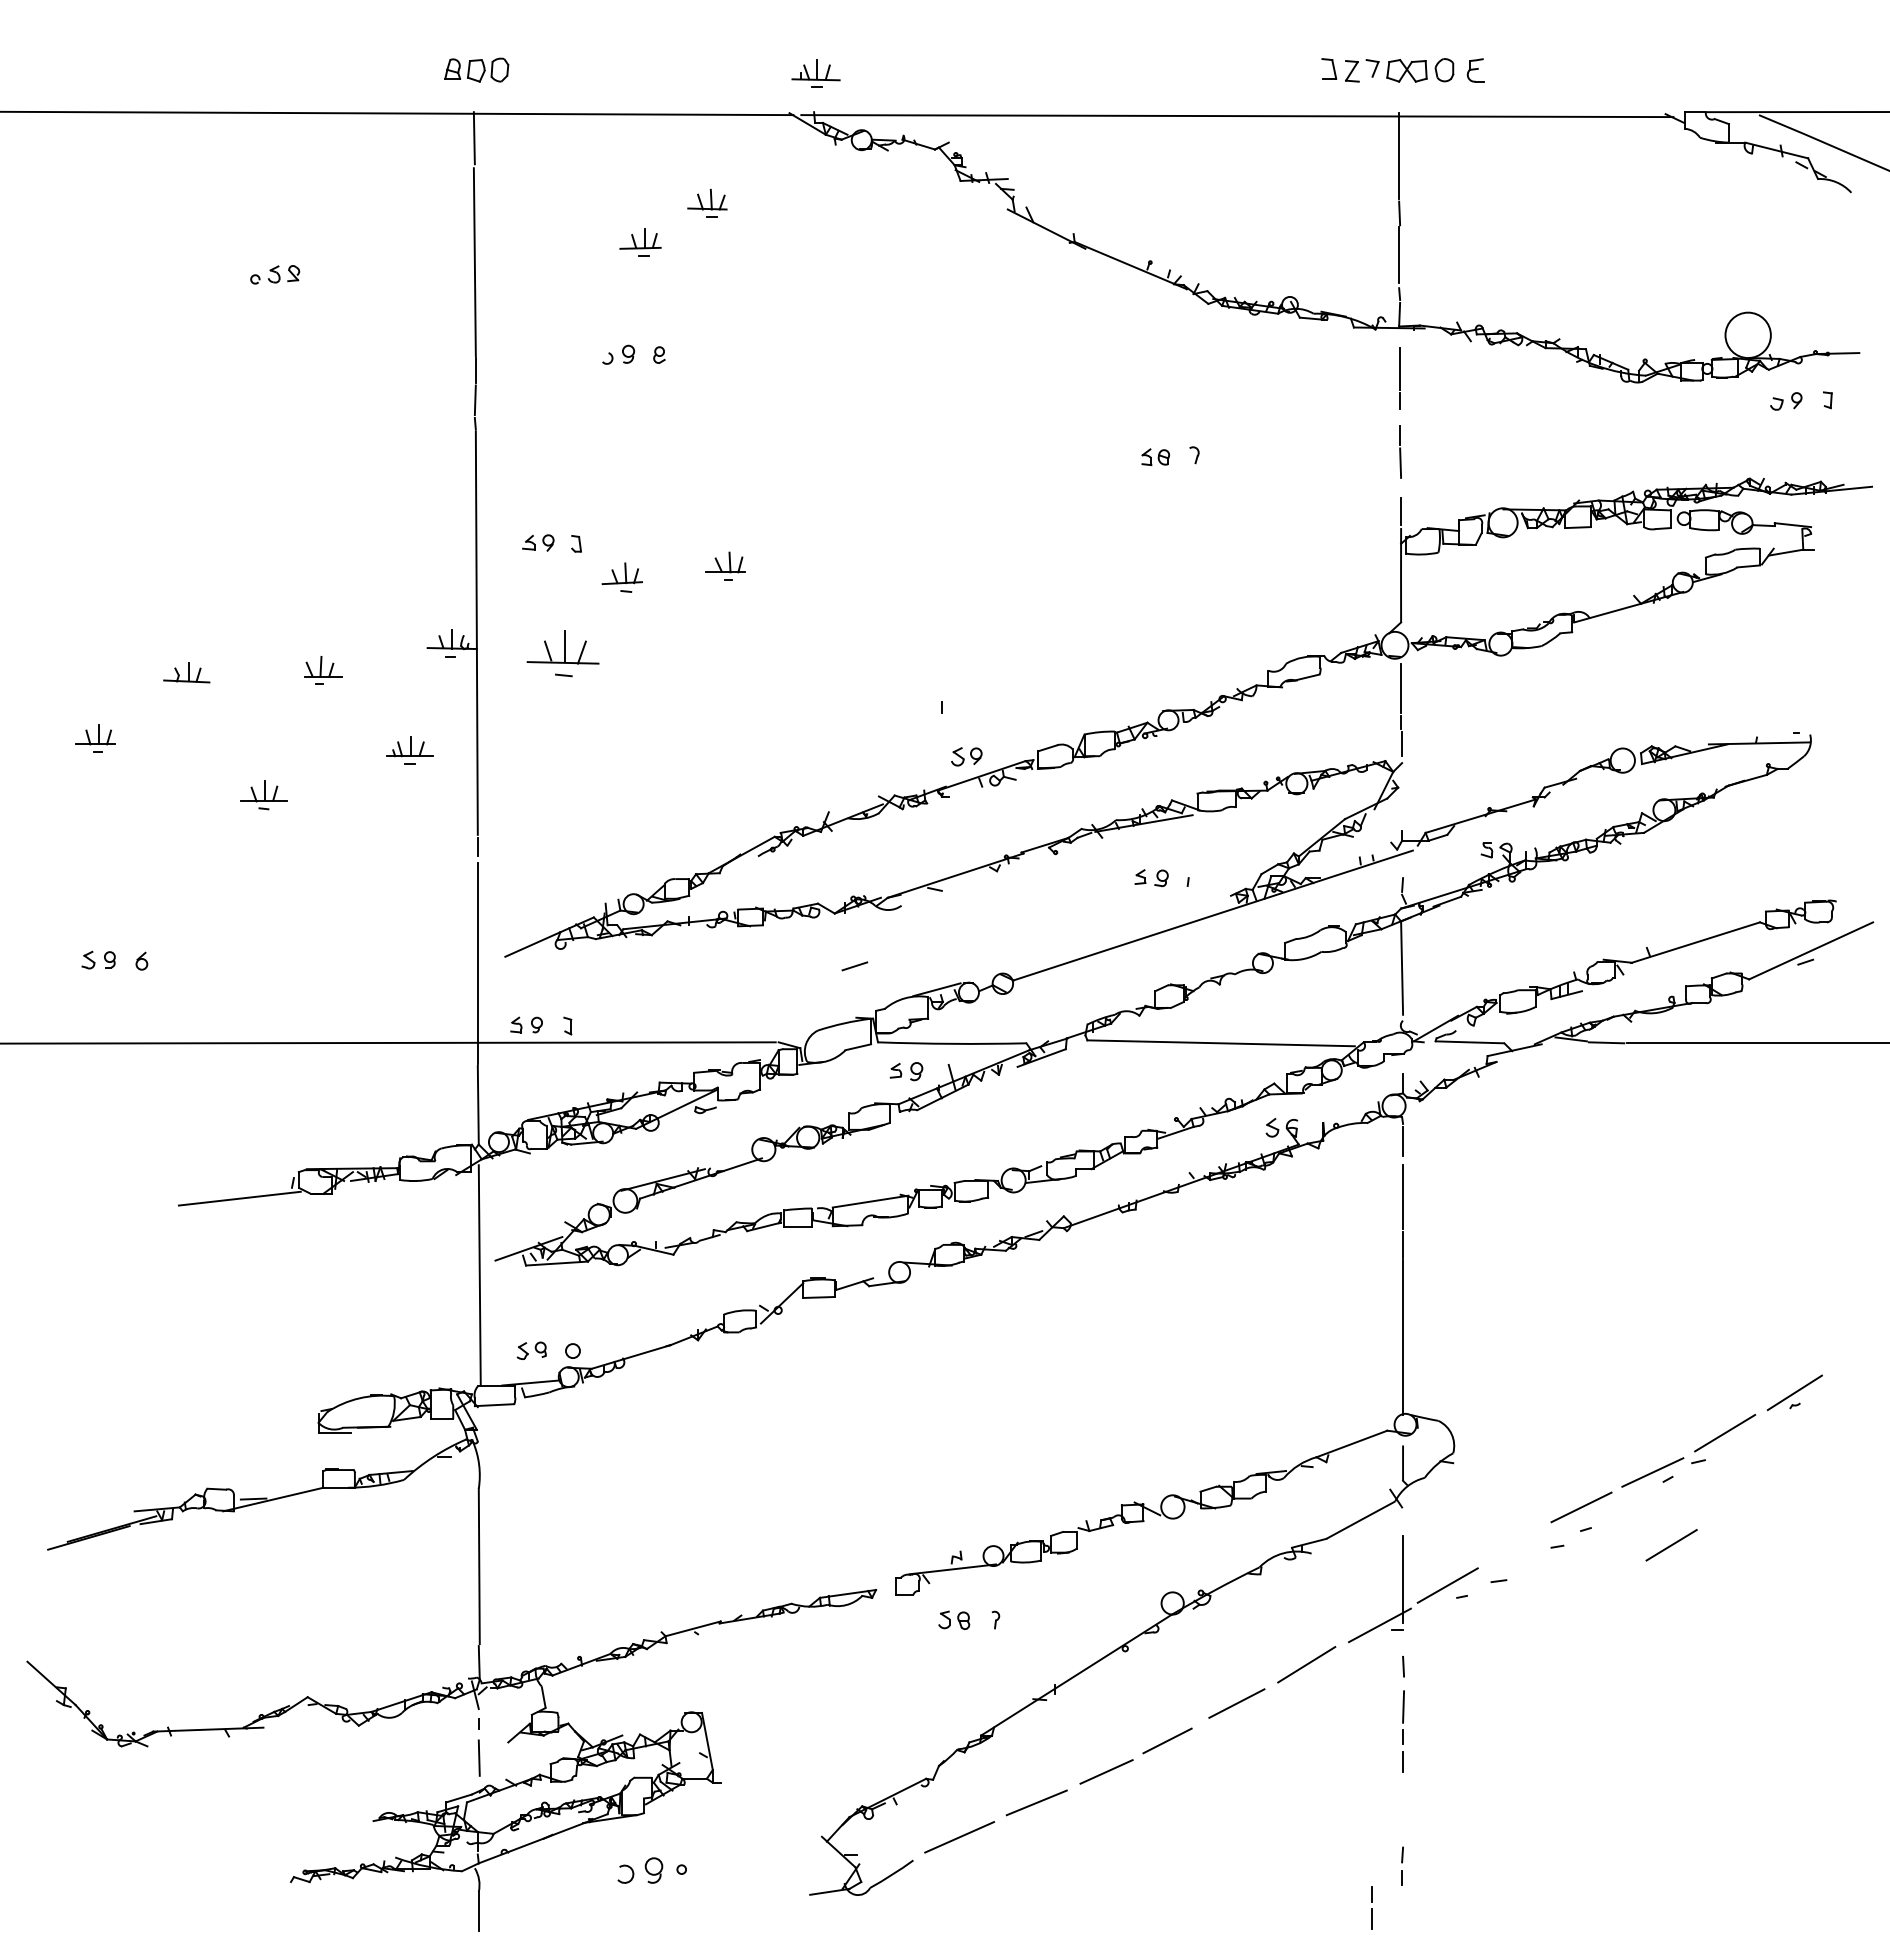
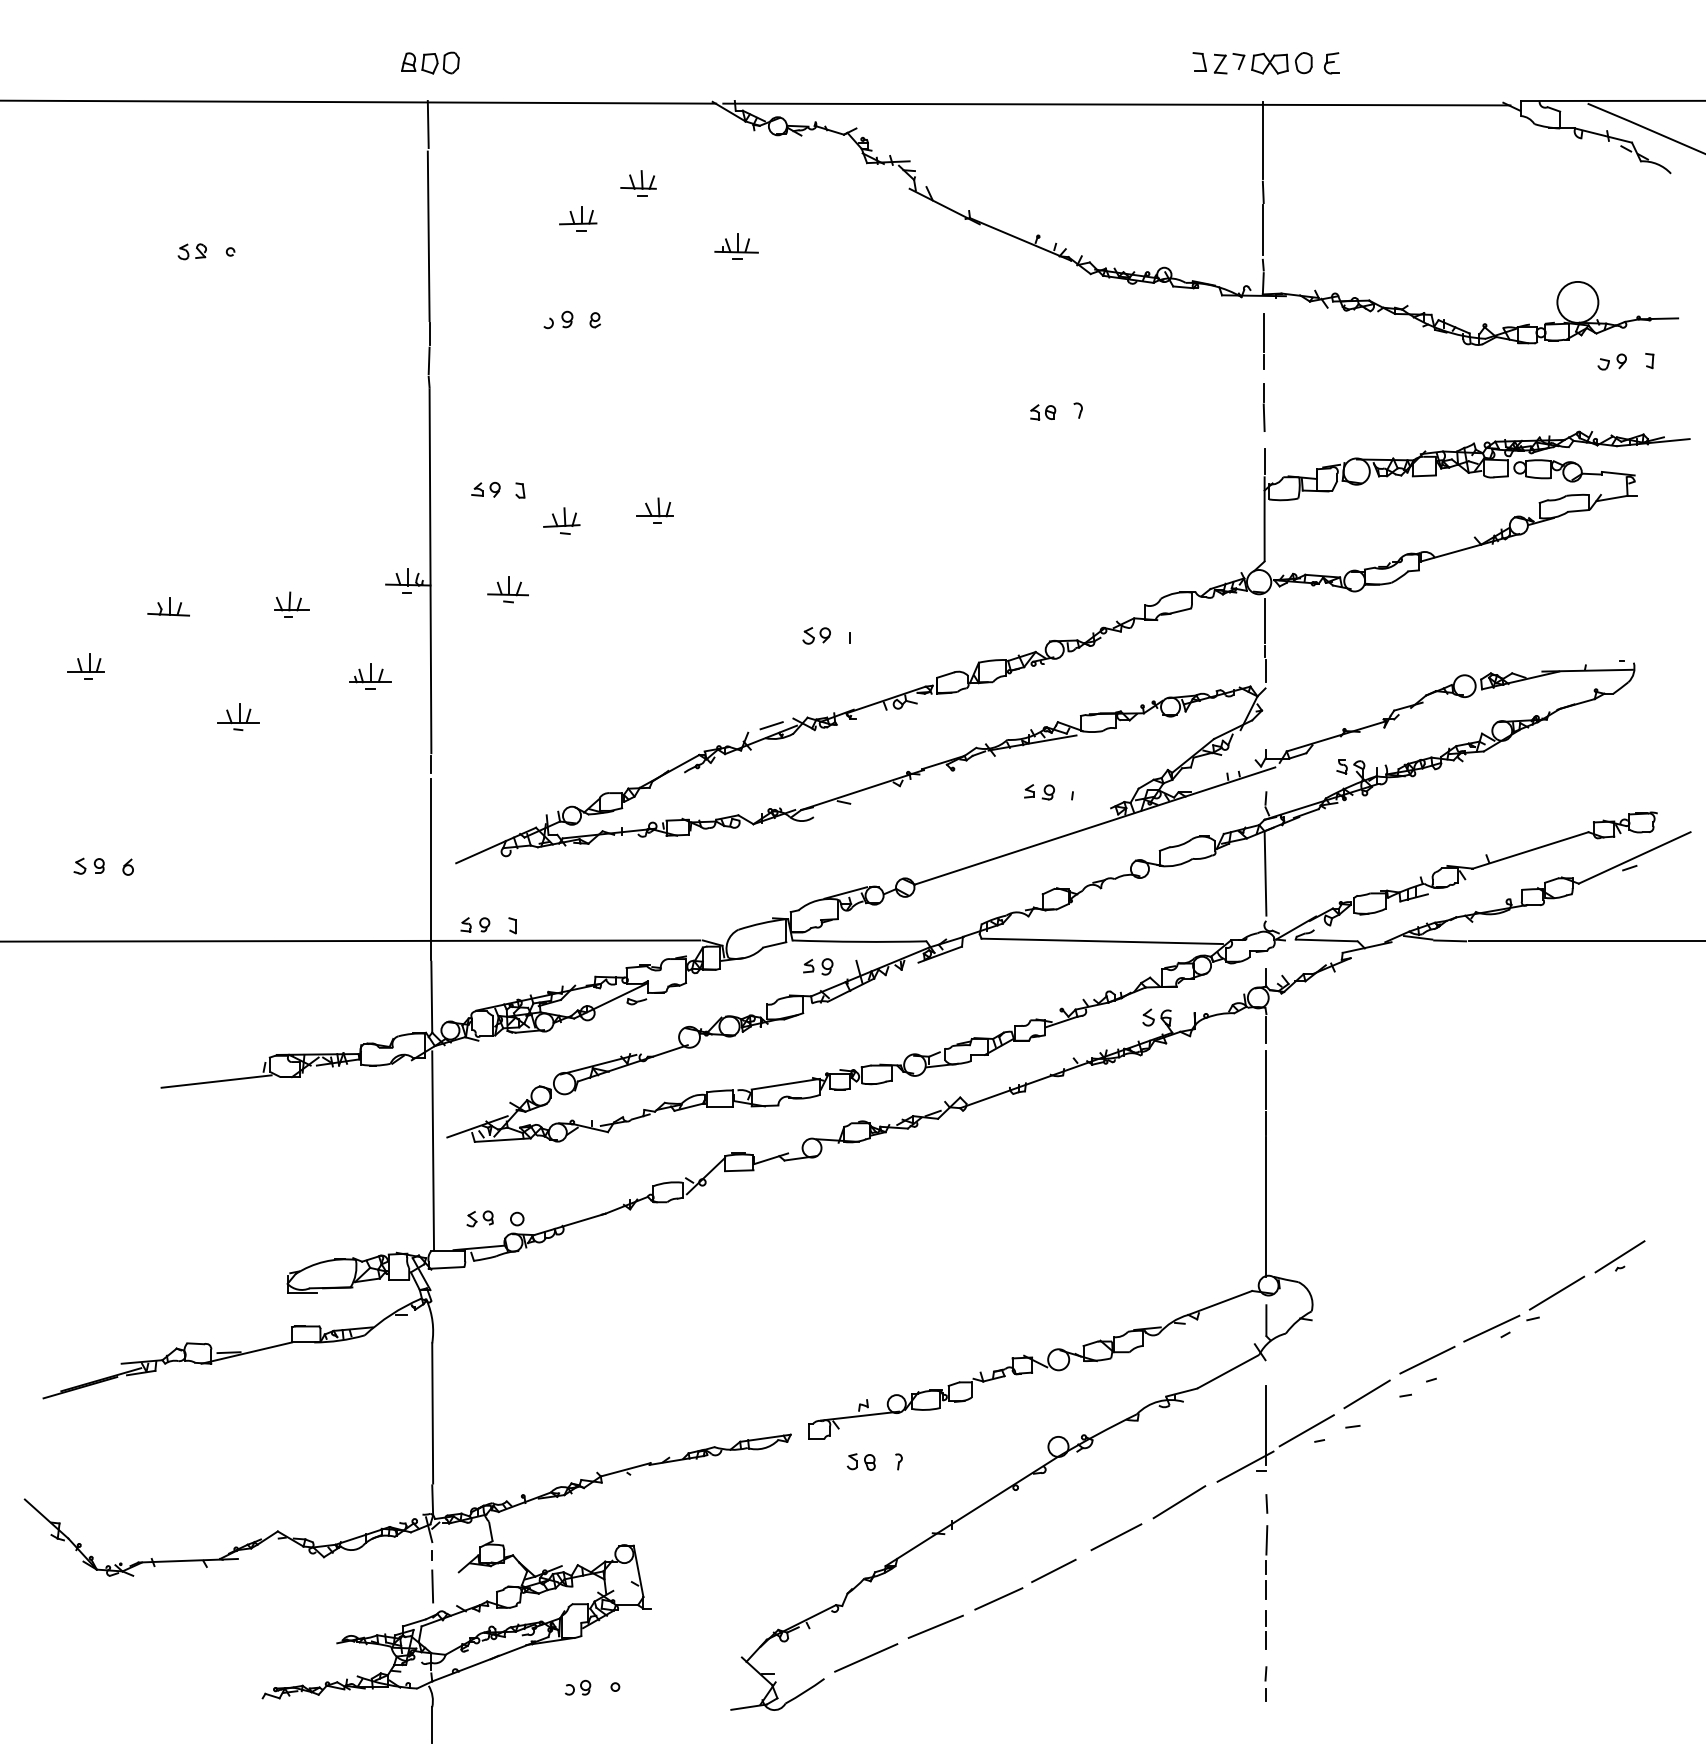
part: (815, 73) -> (736, 246), moved
part: (283, 274) -> (191, 252), moved
part: (562, 653) -> (507, 589), size x0.62
part: (966, 756) -> (816, 635), moved
line: (854, 966) -> (771, 725), moved
line: (1671, 1545) -> (1366, 1394), moved
part: (639, 1869) -> (577, 1686), size x0.62
line: (1371, 1908) -> (1265, 1631), moved

